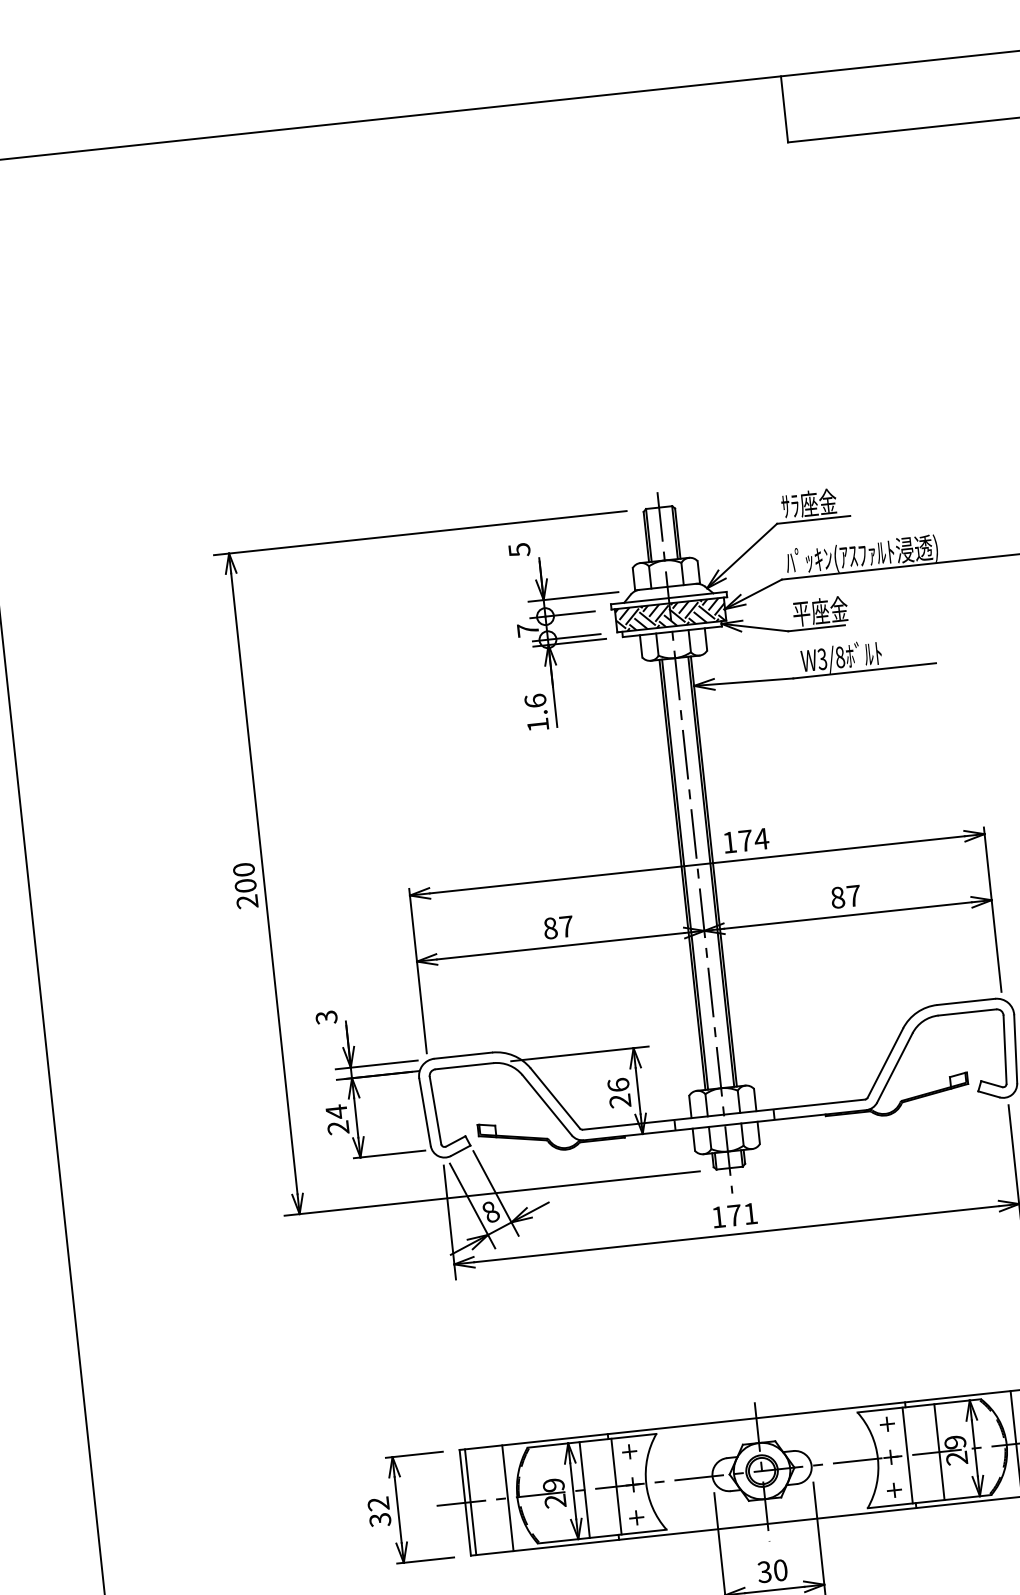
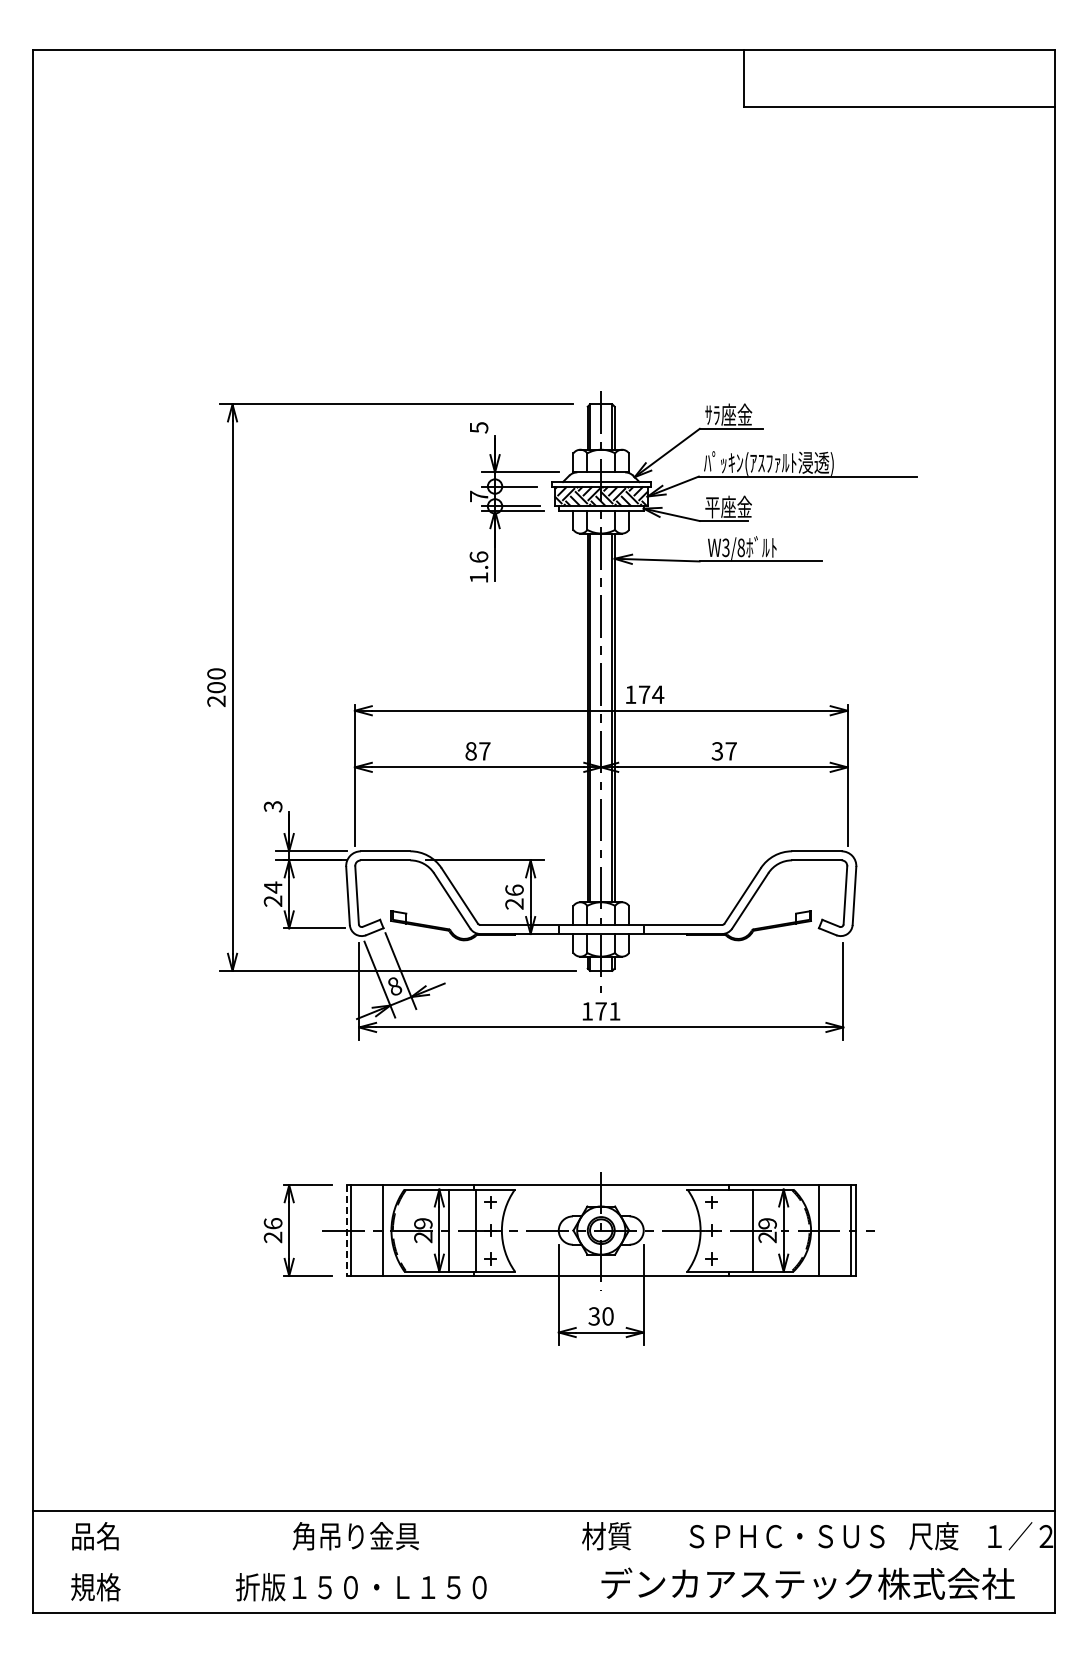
text: (837, 897) -> (717, 751), 87 -> 37
line: (908, 1455) -> (726, 1230), removed
line: (465, 1503) -> (346, 1231), solid -> dashed
text: (378, 1511) -> (272, 1230), 32 -> 26

